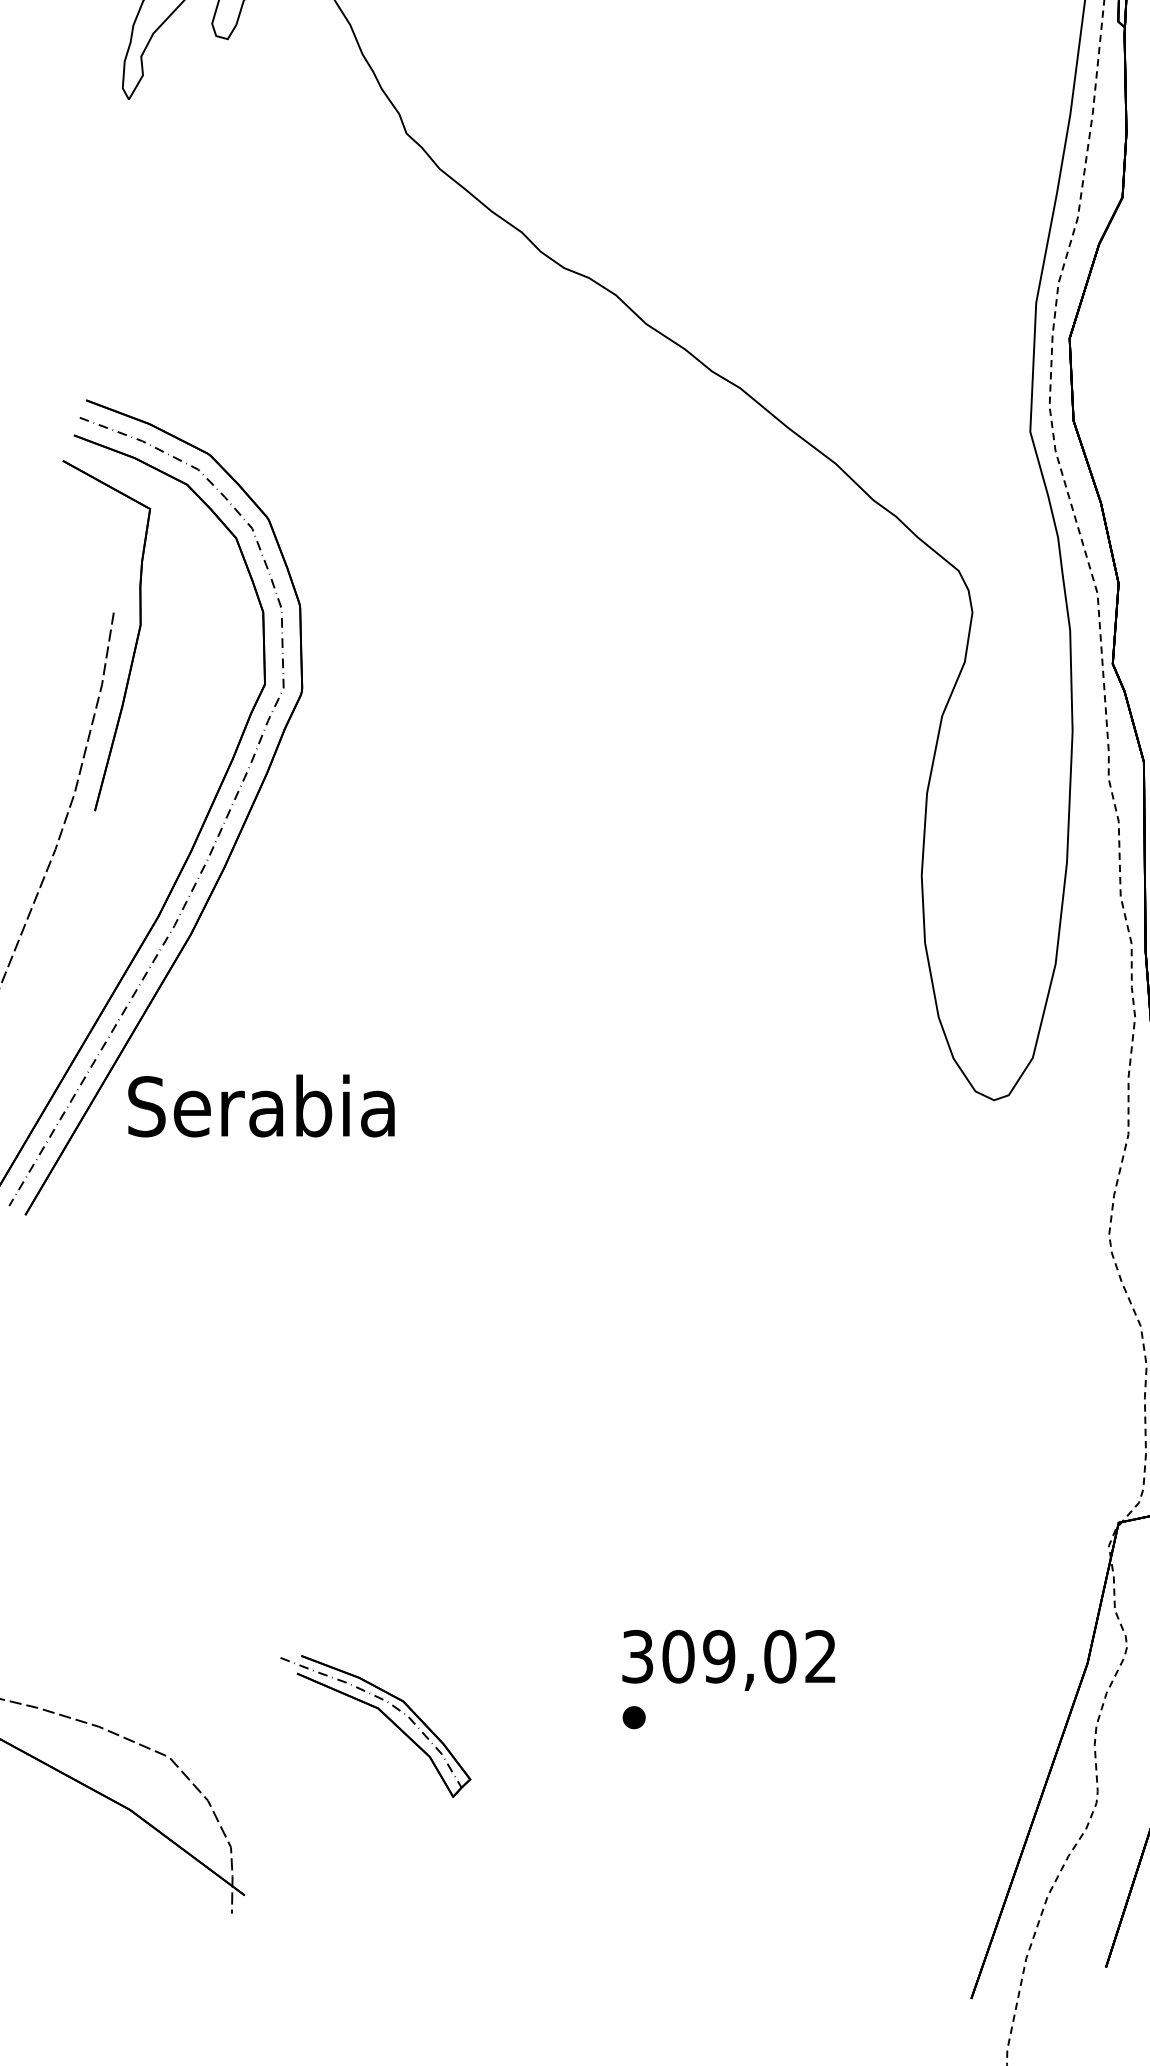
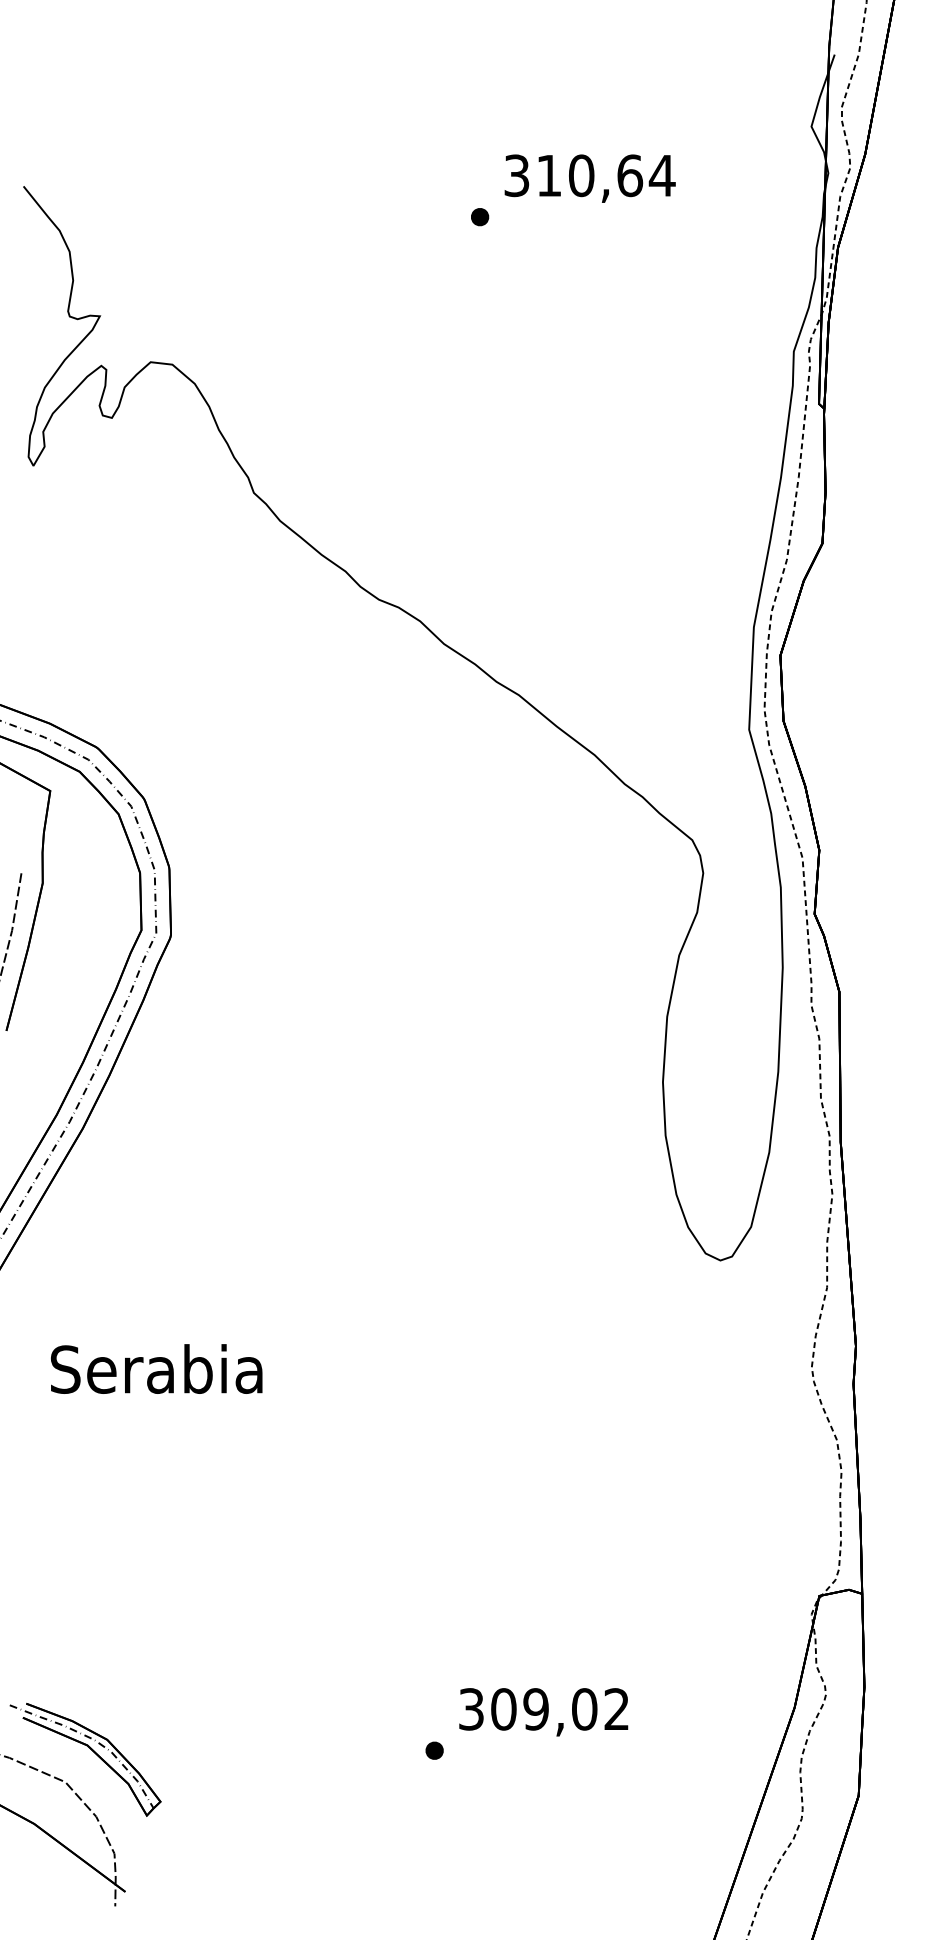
text: (261, 1105) -> (156, 1368), moved
text: (728, 1660) -> (543, 1712), moved
part: (384, 1716) -> (92, 1751), moved

